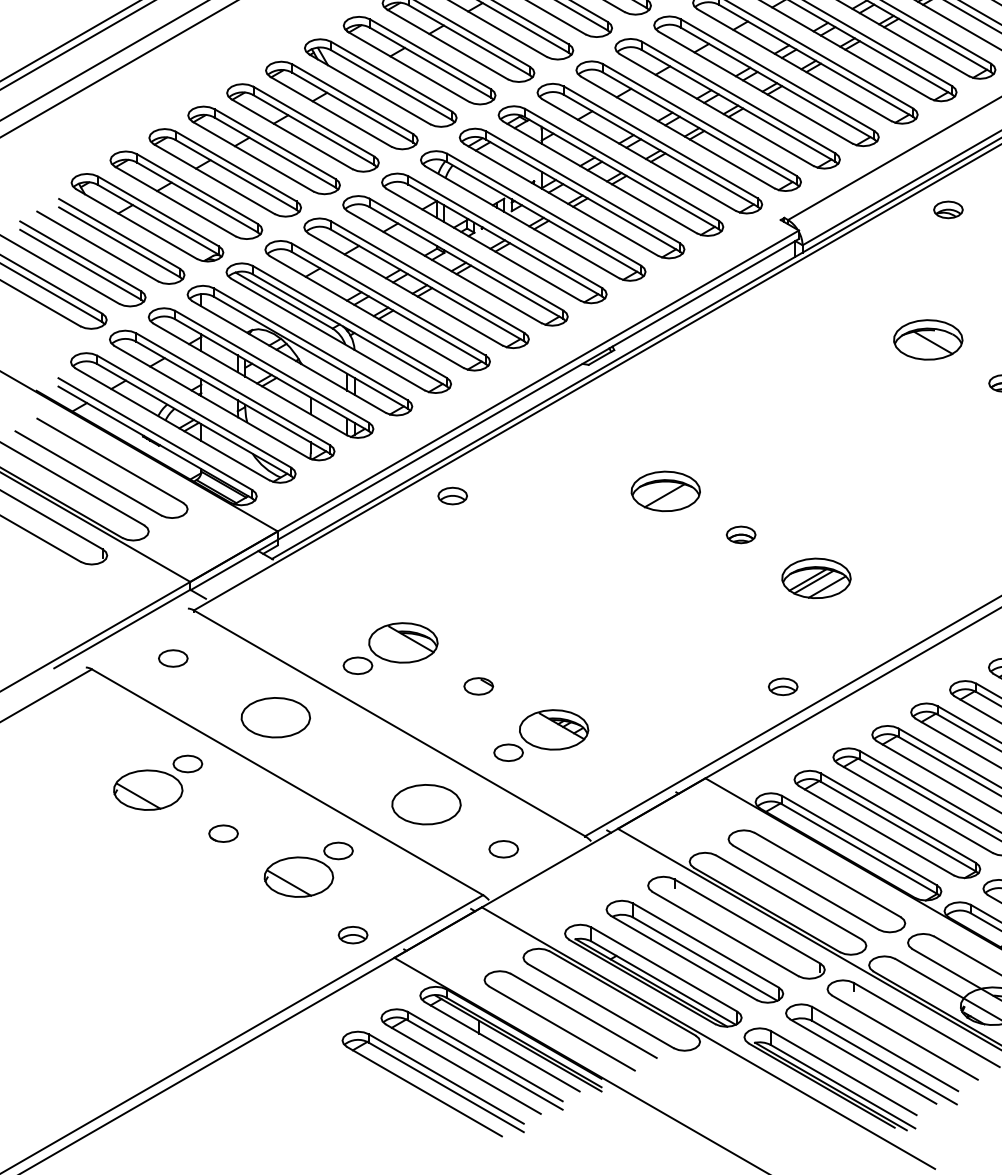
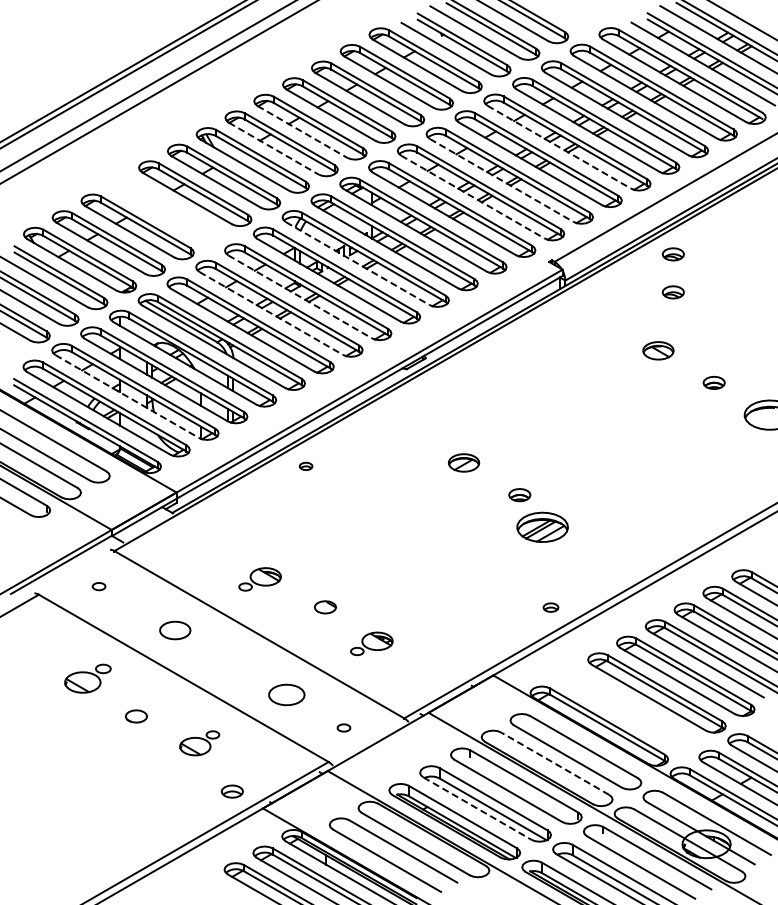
line: (447, 43) -> (302, 131), solid -> dashed
line: (794, 65) -> (559, 147), solid -> dashed
line: (408, 66) -> (273, 148), solid -> dashed
line: (716, 110) -> (501, 180), solid -> dashed
line: (677, 133) -> (472, 197), solid -> dashed
part: (264, 150) -> (166, 210), removed
line: (522, 222) -> (357, 263), solid -> dashed
part: (947, 261) -> (672, 292), added
line: (445, 266) -> (300, 296), solid -> dashed
line: (405, 289) -> (271, 313), solid -> dashed
part: (928, 339) -> (658, 350), size x0.6
line: (211, 401) -> (127, 396), solid -> dashed
part: (665, 490) -> (463, 462), size x0.6
part: (451, 496) -> (305, 466), size x0.6
part: (816, 577) -> (542, 526), moved
part: (389, 648) -> (259, 579), size x0.6
part: (172, 658) -> (98, 586), size x0.6
part: (782, 686) -> (550, 607), size x0.7
part: (276, 717) -> (175, 630), size x0.6
part: (540, 735) -> (371, 643), size x0.6
part: (157, 782) -> (87, 678), size x0.7
part: (426, 804) -> (286, 694), size x0.7
part: (886, 824) -> (627, 709), removed
part: (503, 848) -> (343, 727), size x0.6
part: (308, 870) -> (199, 743), size x0.6
line: (787, 897) -> (554, 763), solid -> dashed
line: (684, 957) -> (477, 808), solid -> dashed

